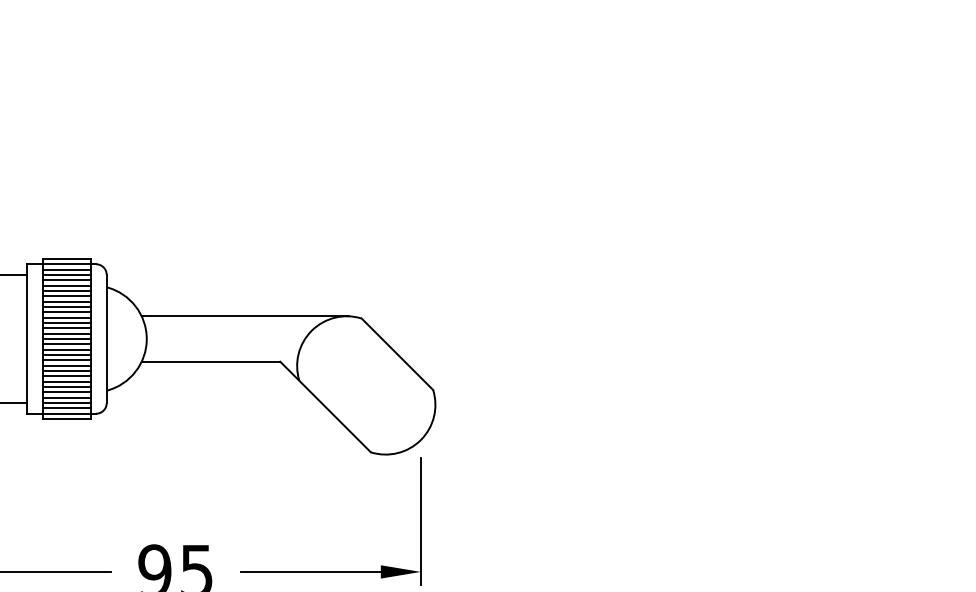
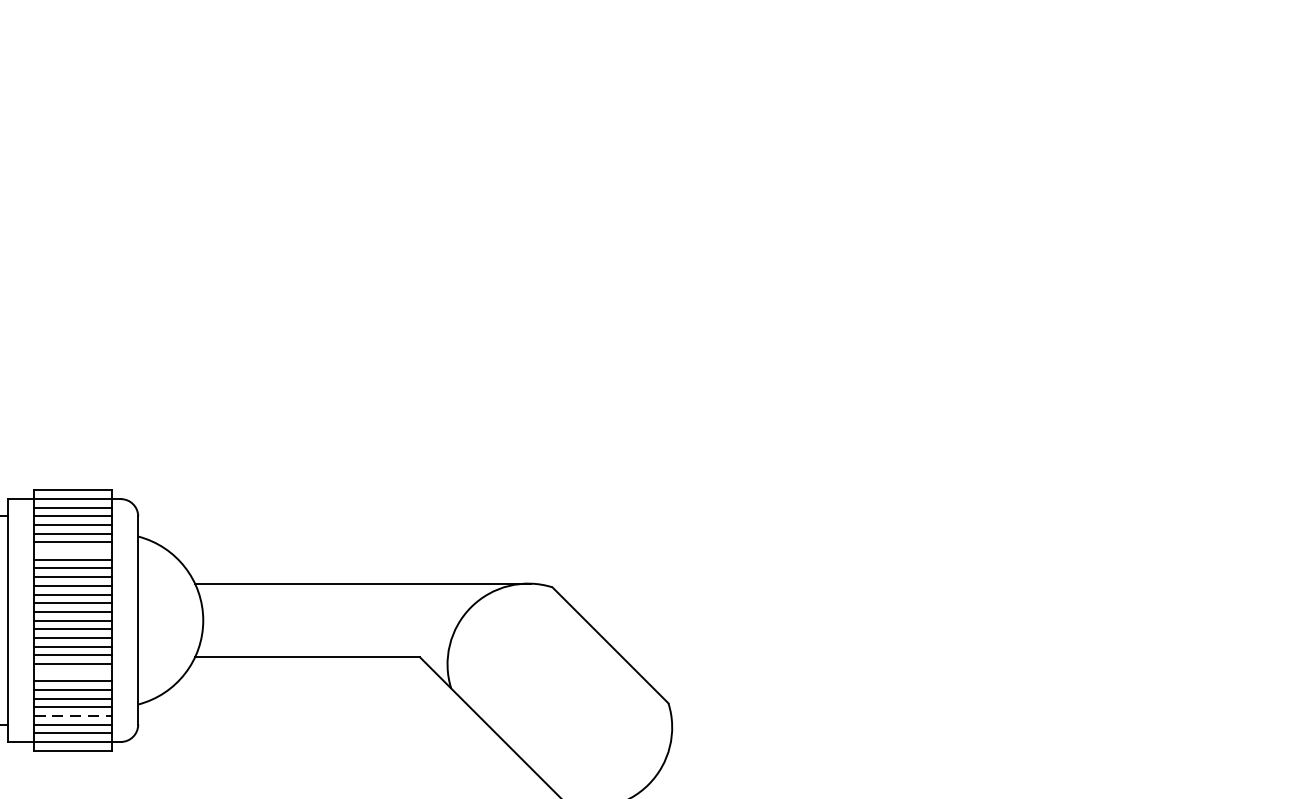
line: (66, 296) -> (72, 551), removed
line: (66, 371) -> (72, 673), removed
line: (67, 397) -> (74, 715), solid -> dashed

